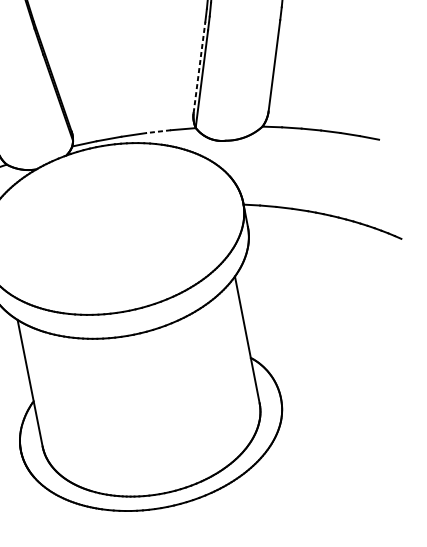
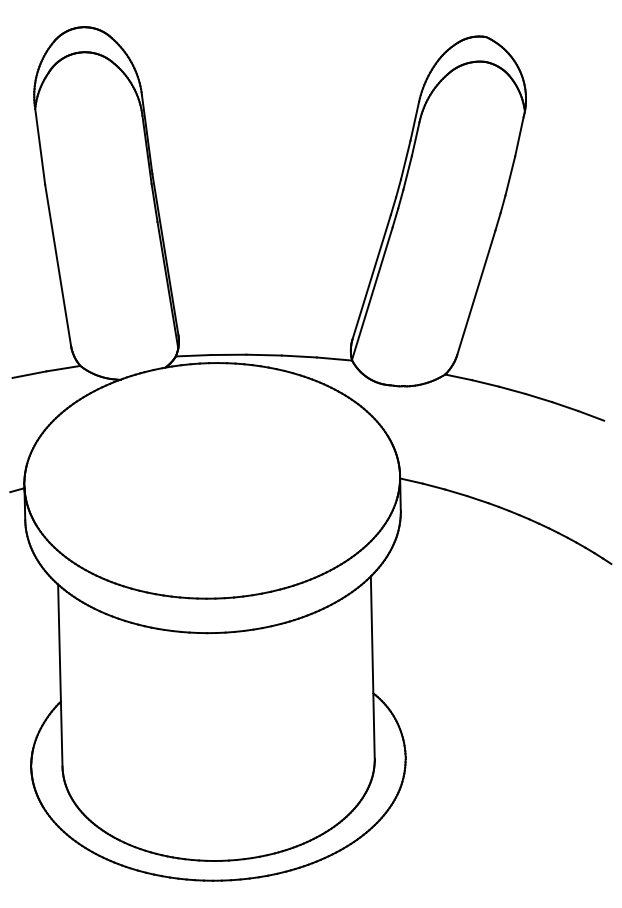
line: (199, 67) -> (371, 276), dashed -> solid
line: (158, 131) -> (299, 356), dashed -> solid

